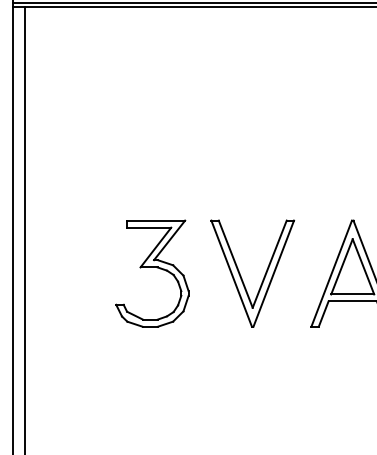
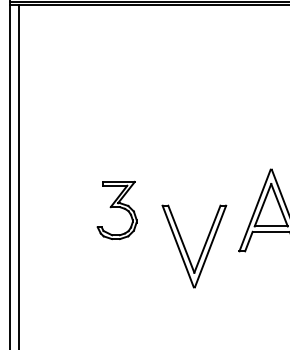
part: (151, 273) -> (116, 210), size x0.7
part: (263, 276) -> (202, 248), moved

